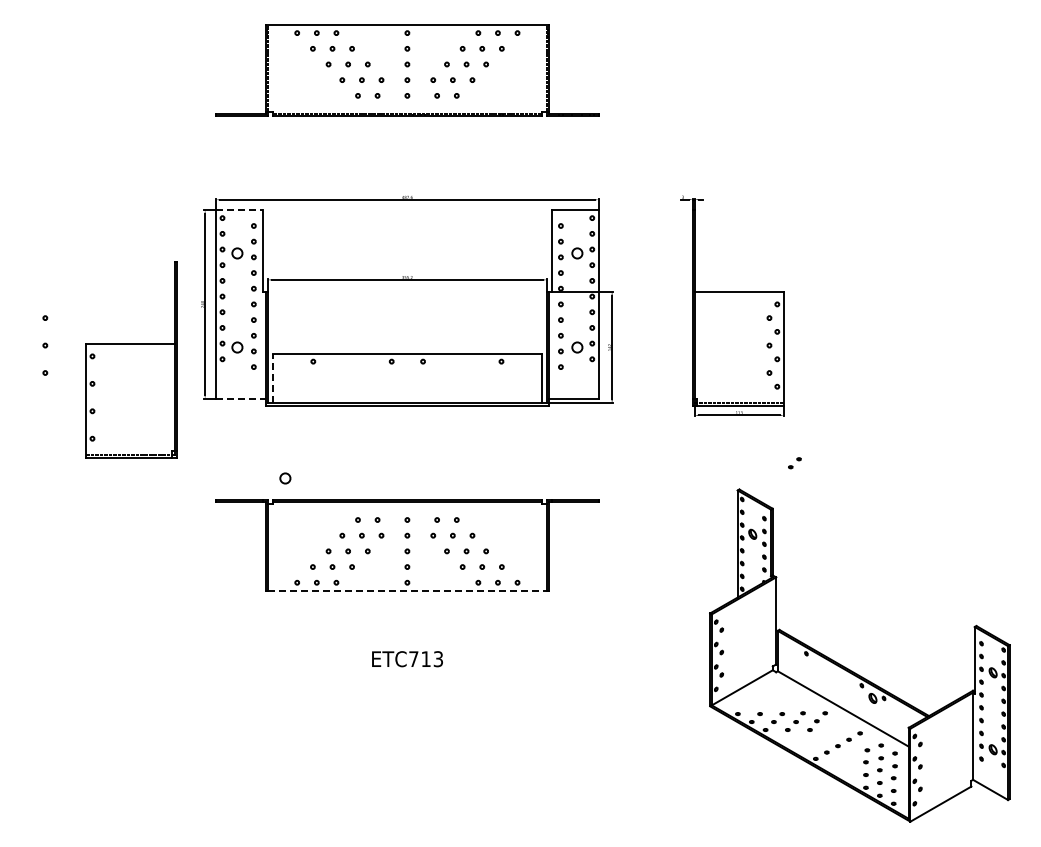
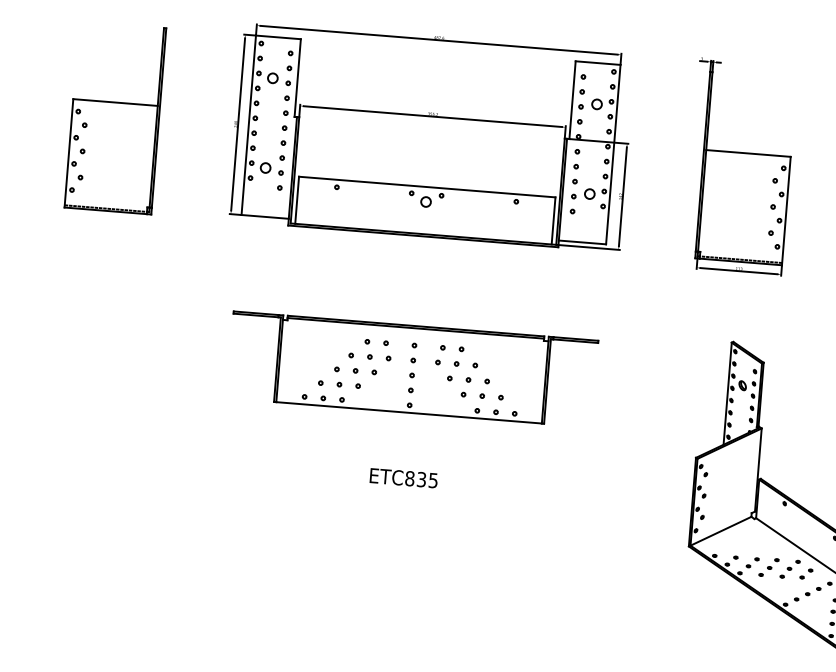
line: (239, 210) -> (278, 37), dashed -> solid
part: (131, 359) -> (115, 117), moved
line: (272, 378) -> (296, 200), dashed -> solid
line: (241, 398) -> (265, 216), dashed -> solid
part: (794, 463) -> (805, 574), moved
circle: (285, 478) -> (426, 202), moved
line: (407, 590) -> (409, 412), dashed -> solid
text: (425, 659) -> (421, 479), ETC713 -> ETC835

